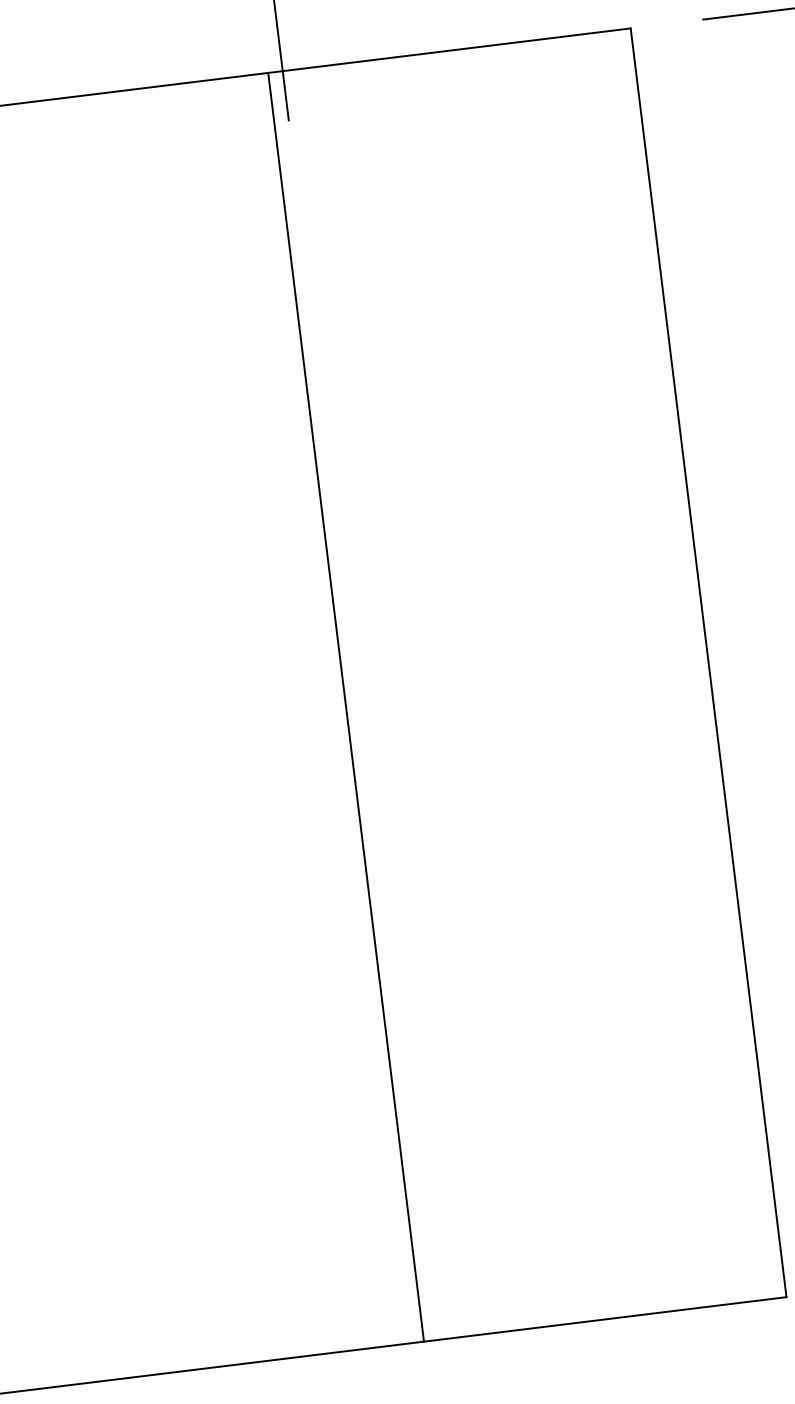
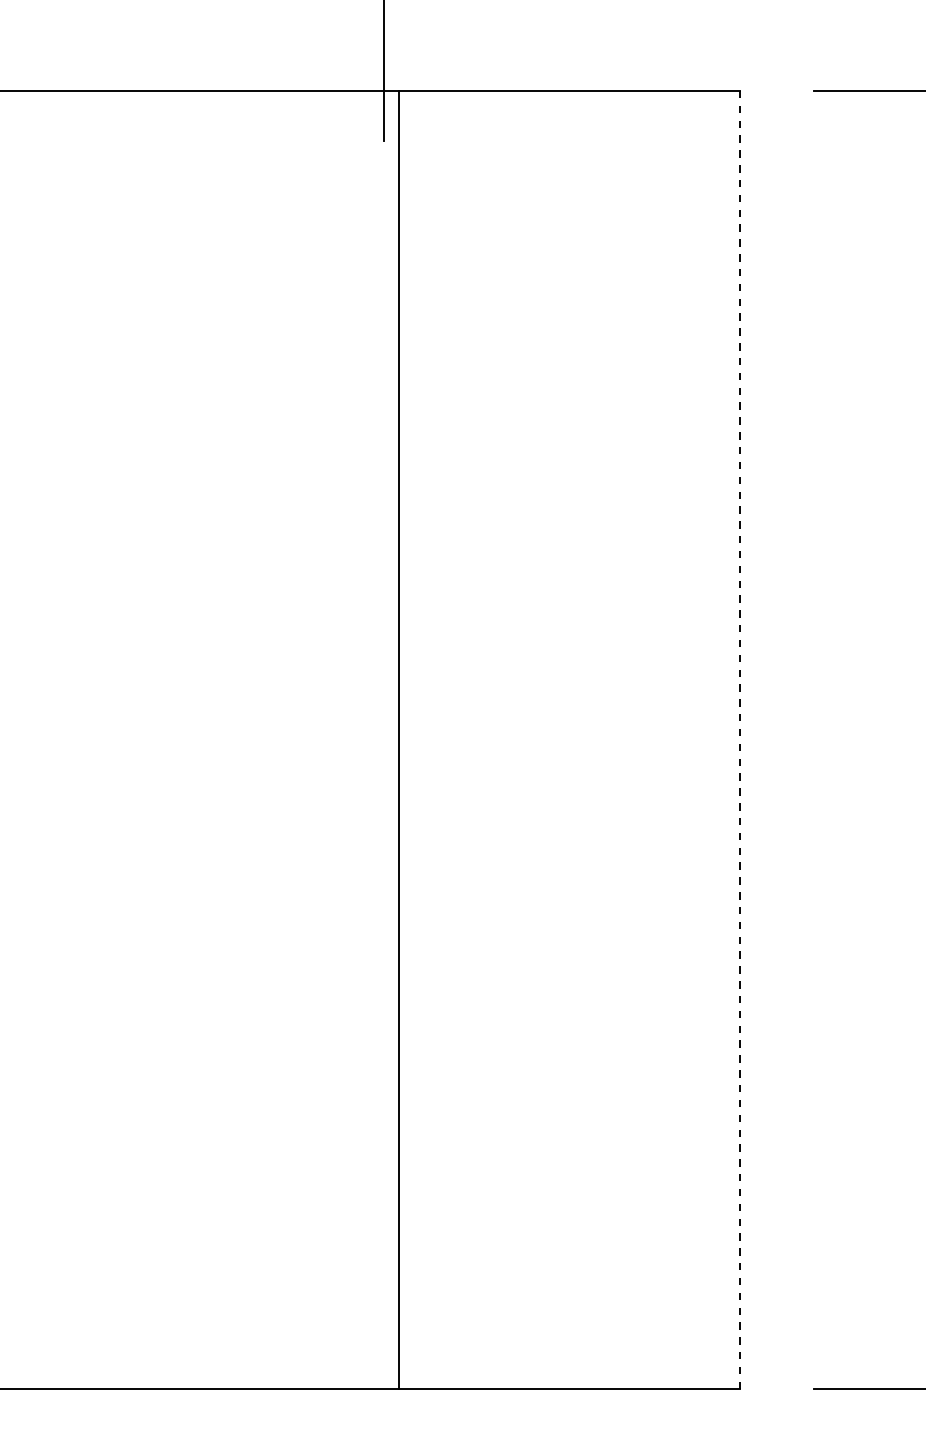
line: (708, 663) -> (739, 740), solid -> dashed
line: (345, 706) -> (398, 739), moved

